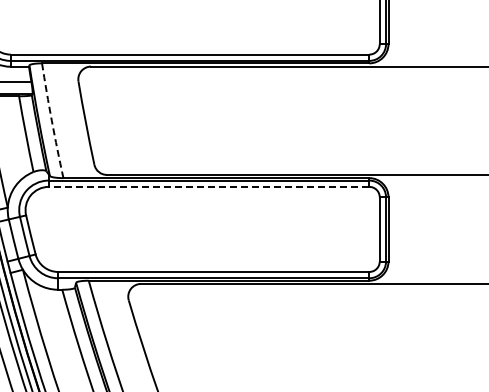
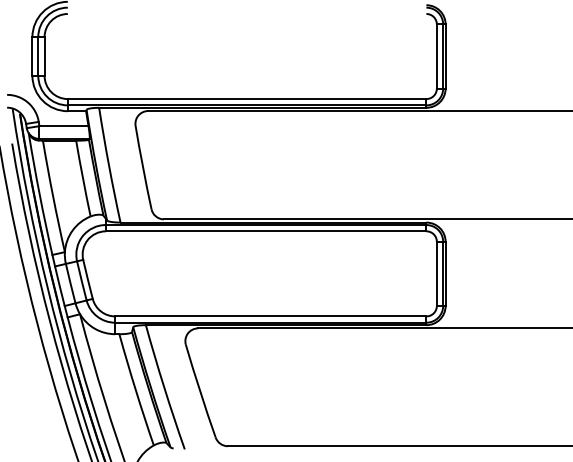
arc: (51, 121) -> (108, 165), dashed -> solid
line: (208, 187) -> (265, 231), dashed -> solid

